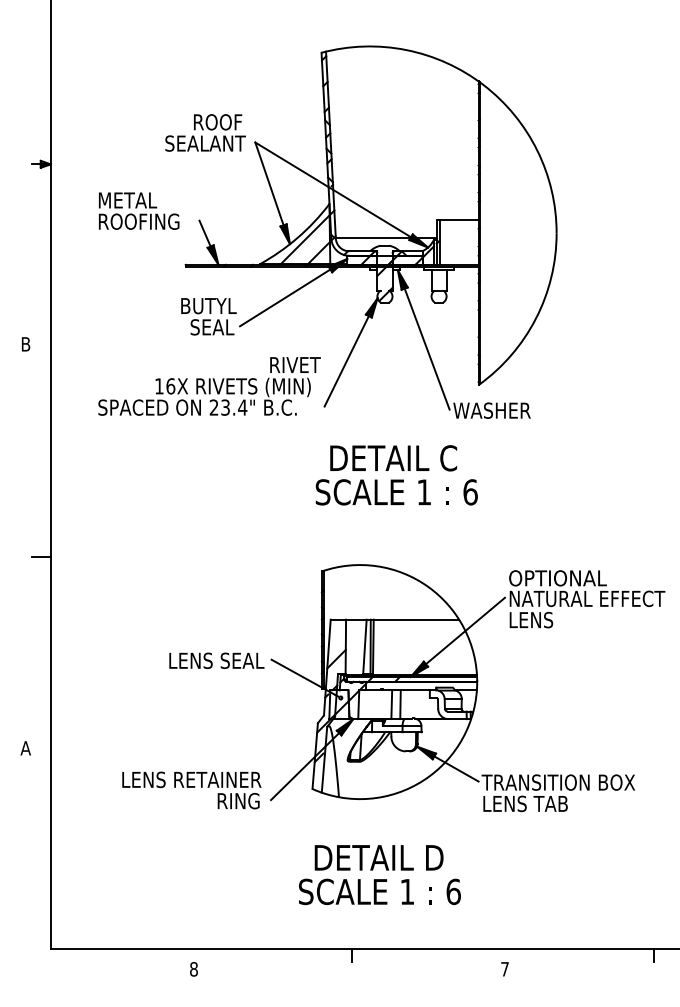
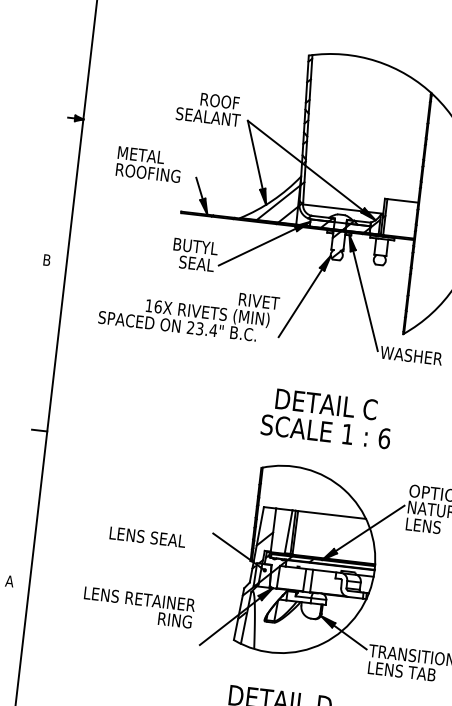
text: (396, 475) -> (327, 418), moved
text: (216, 660) -> (147, 536), moved
text: (191, 790) -> (138, 607), moved

